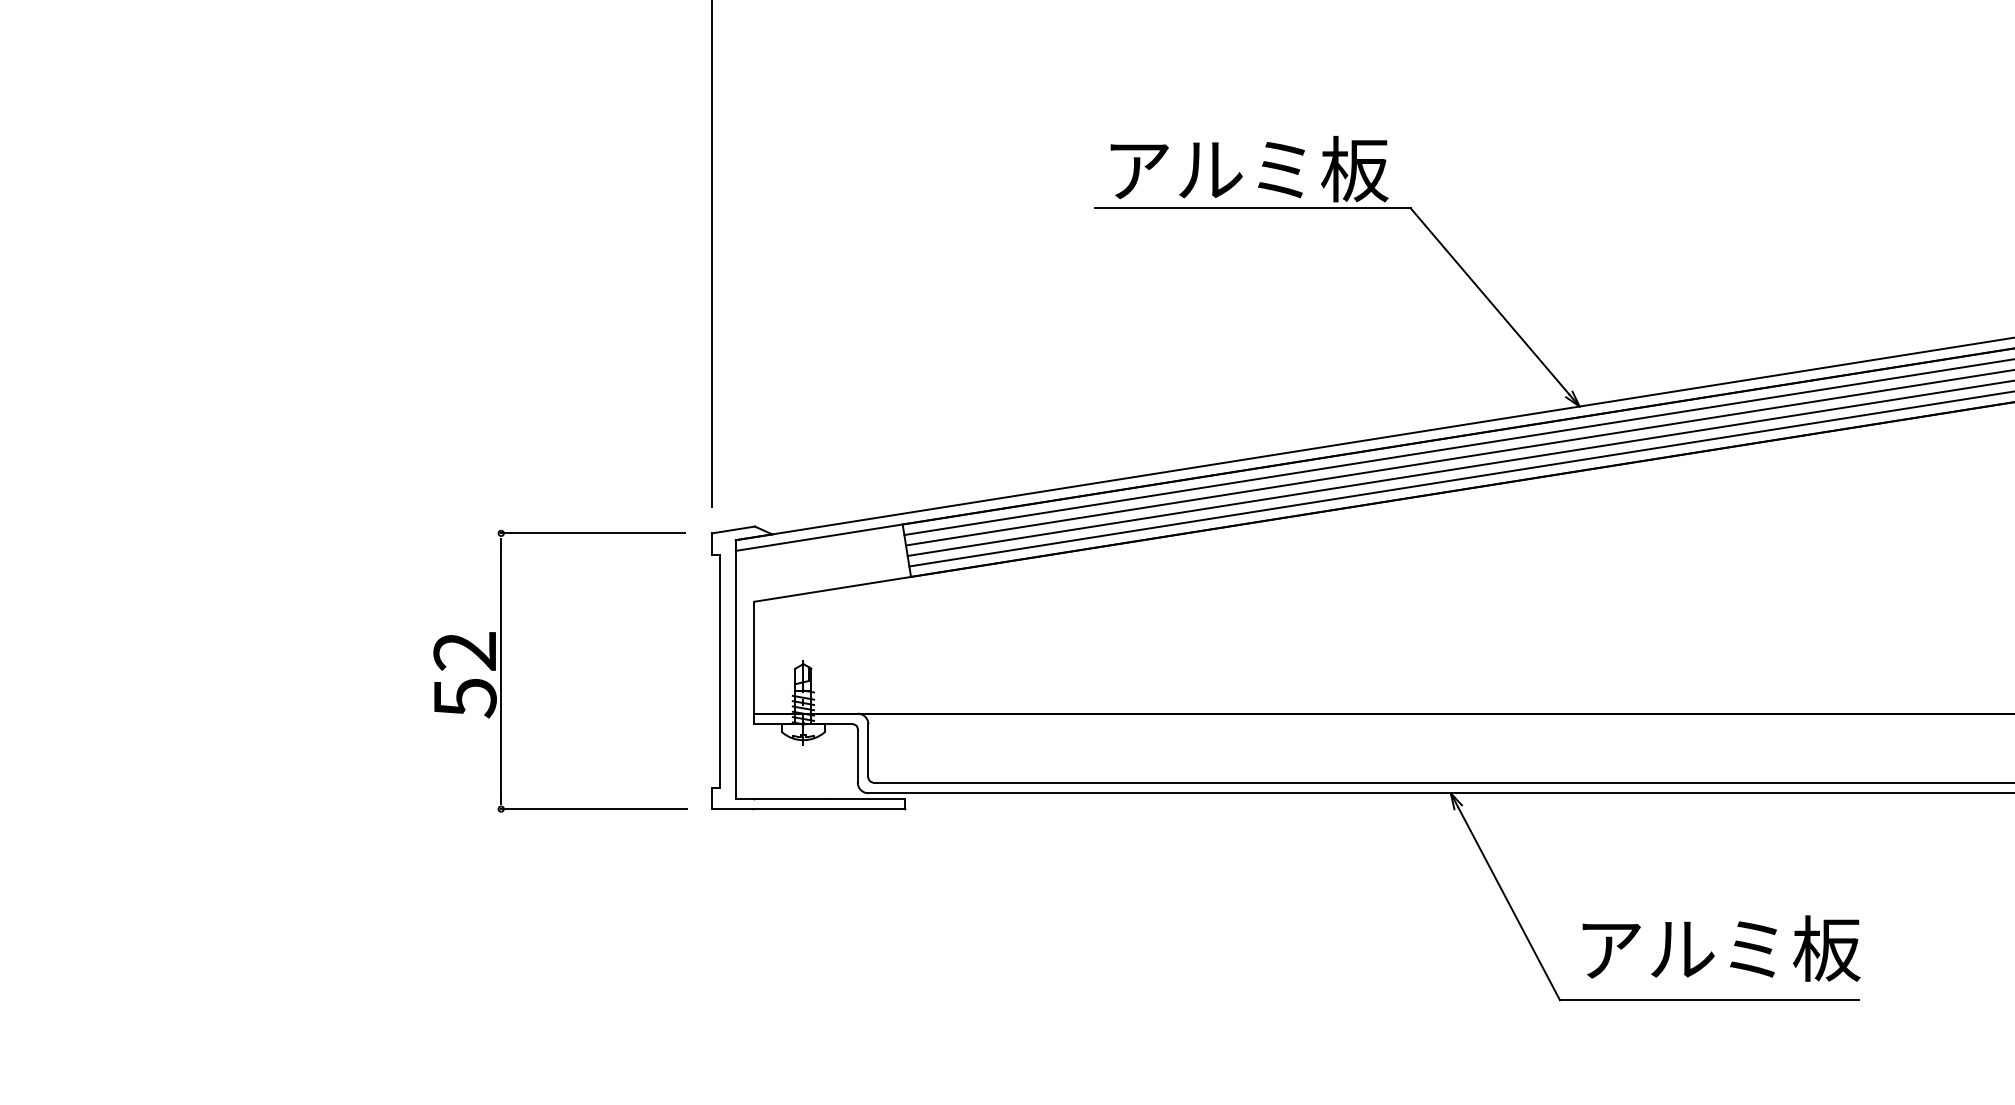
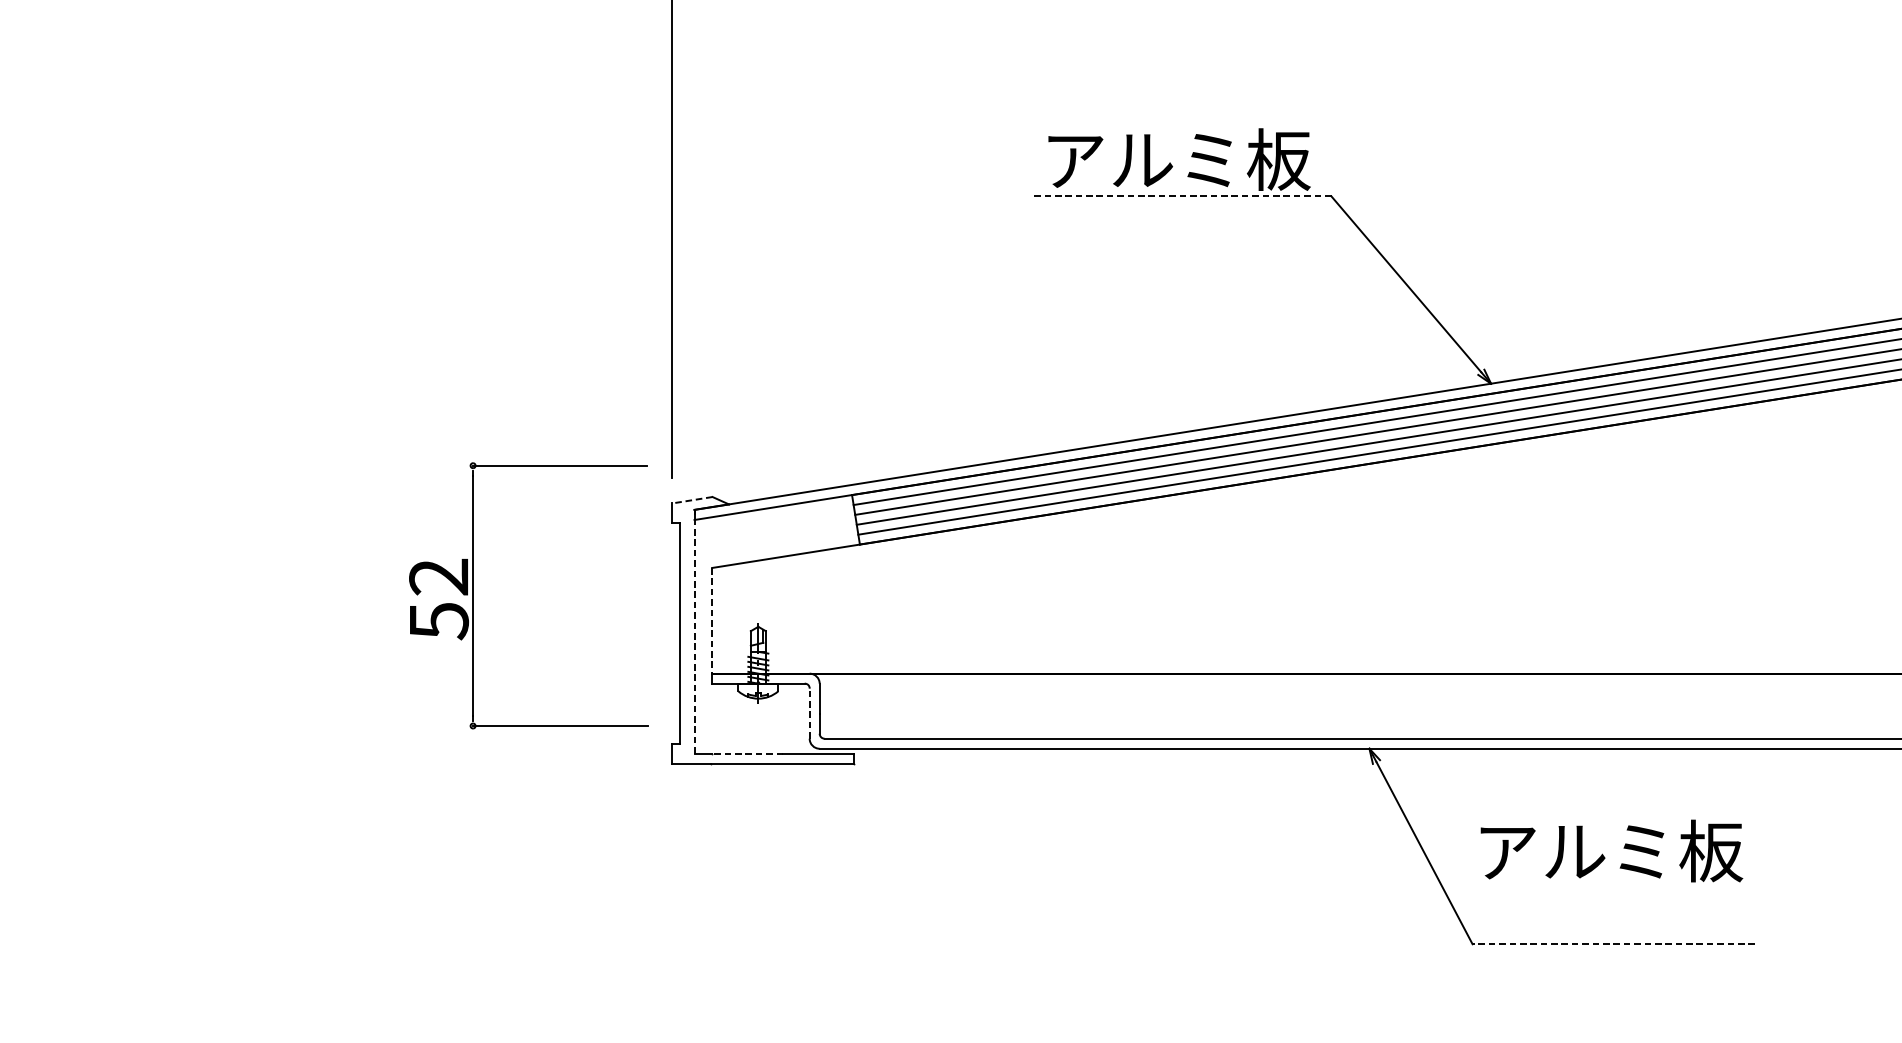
line: (1252, 208) -> (1182, 196), solid -> dashed
line: (733, 529) -> (692, 499), solid -> dashed
line: (754, 657) -> (712, 620), solid -> dashed
line: (735, 668) -> (694, 631), solid -> dashed
part: (501, 670) -> (473, 595), moved
line: (857, 756) -> (809, 714), solid -> dashed
line: (792, 798) -> (748, 753), solid -> dashed
text: (1721, 948) -> (1611, 850), moved
line: (1709, 1000) -> (1613, 944), solid -> dashed

